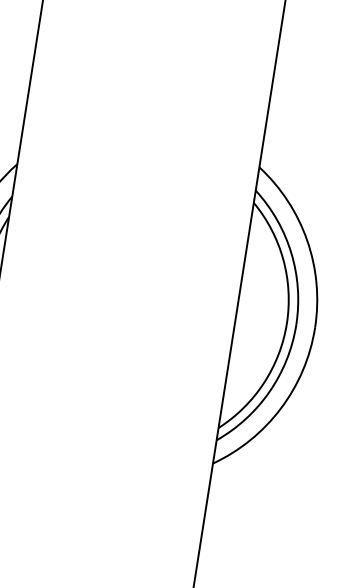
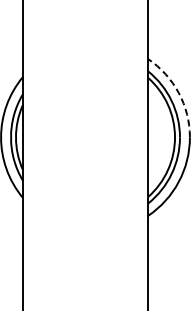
arc: (306, 241) -> (178, 93), solid -> dashed

